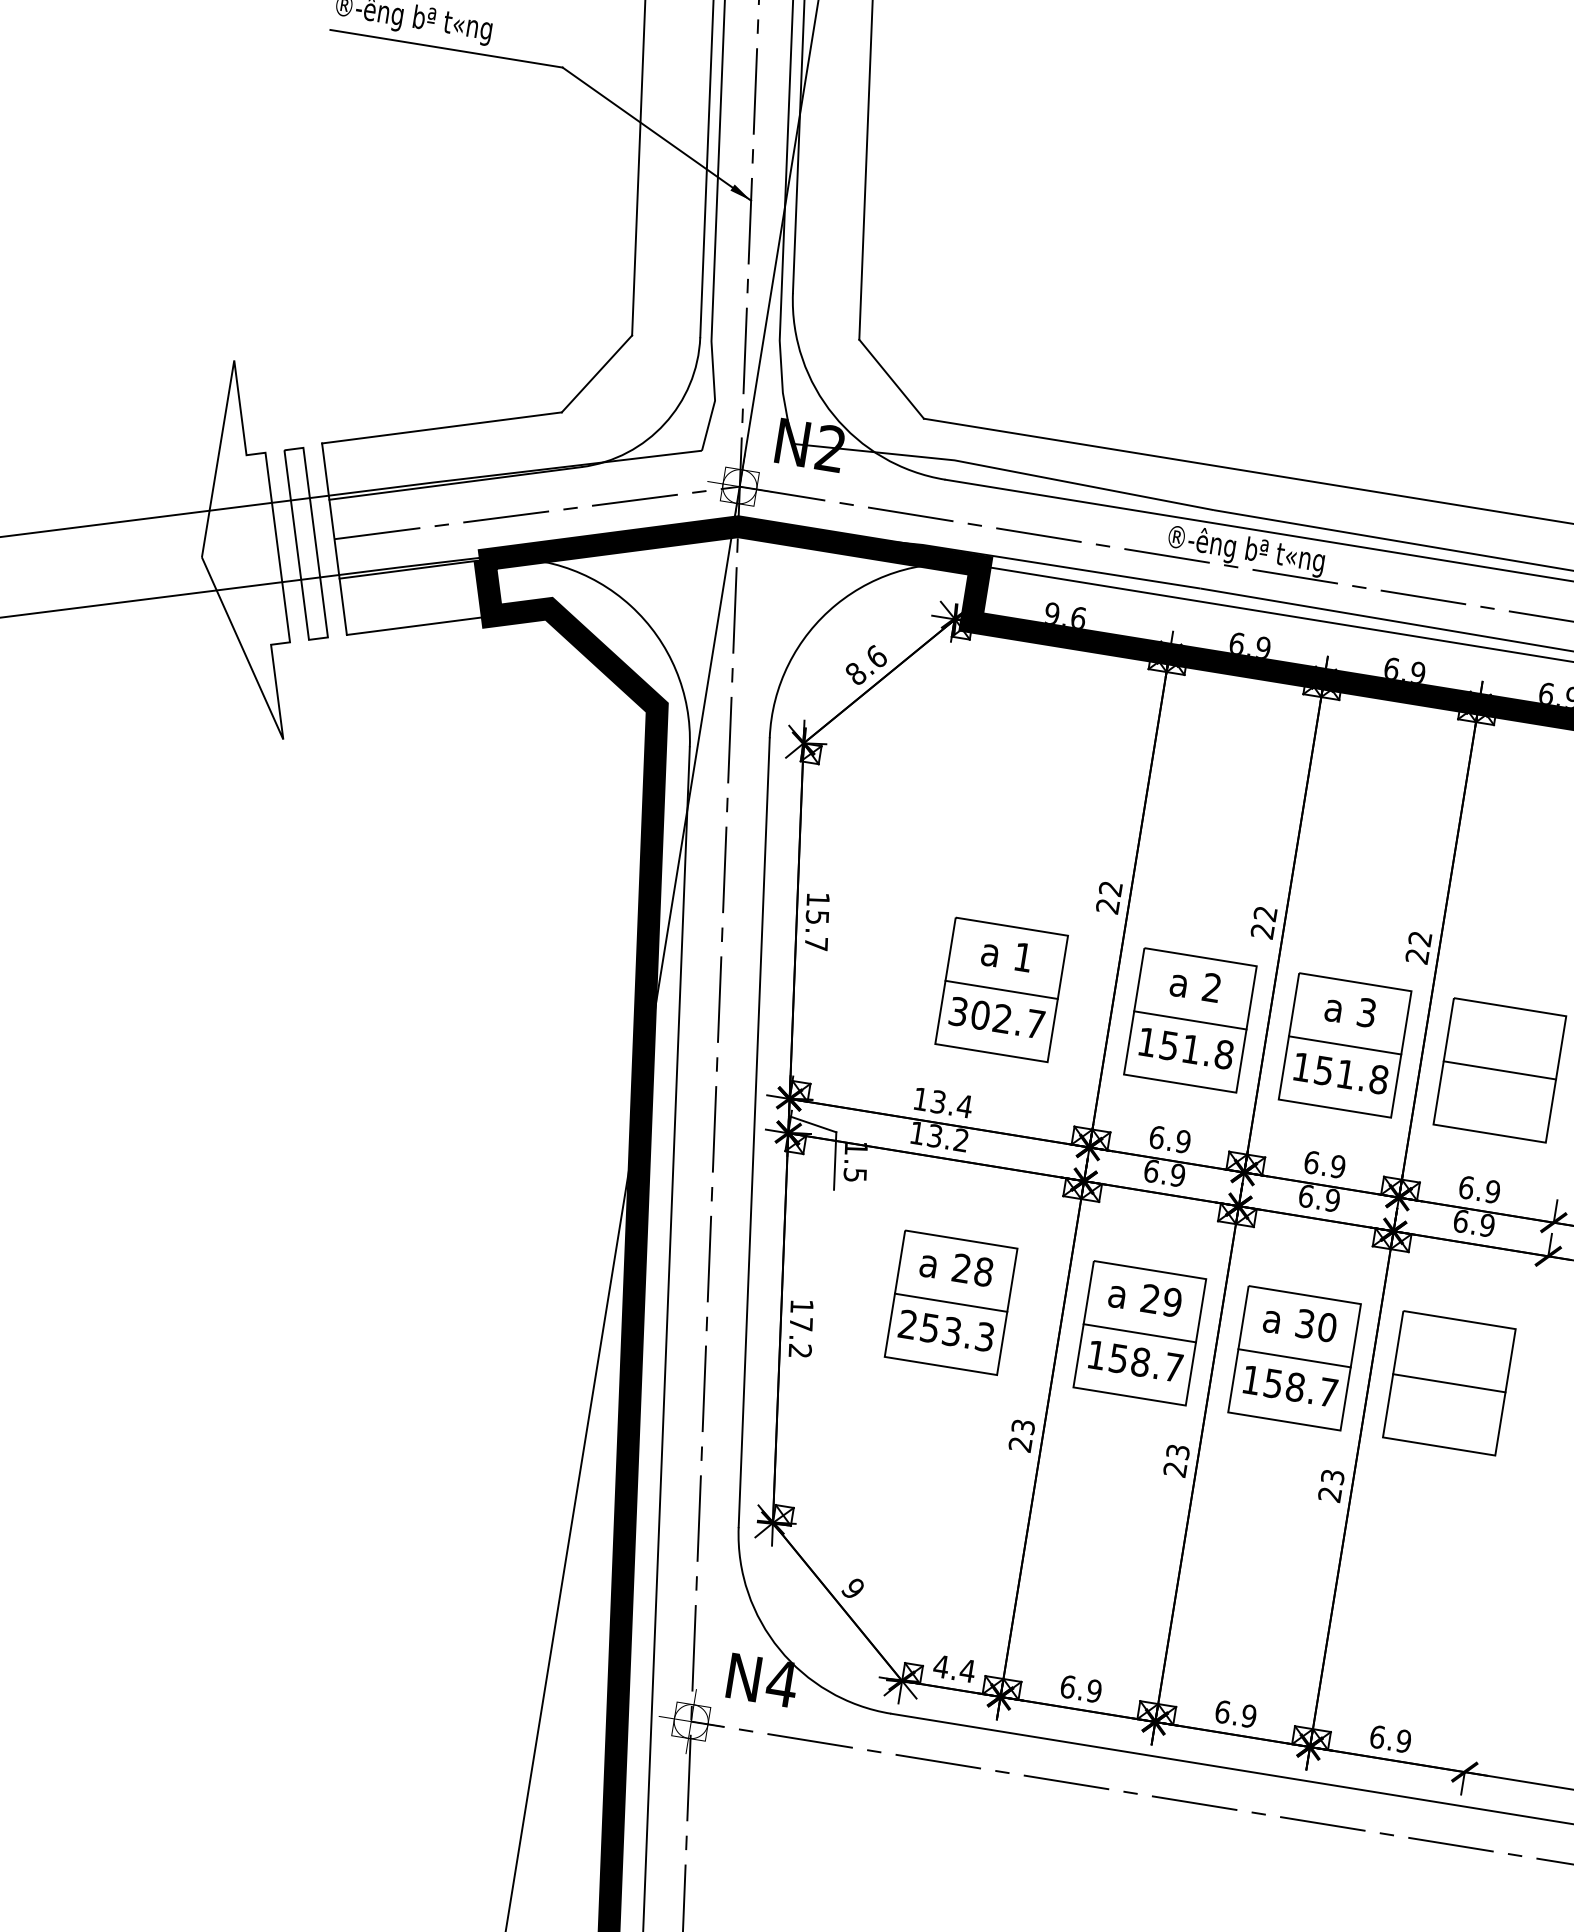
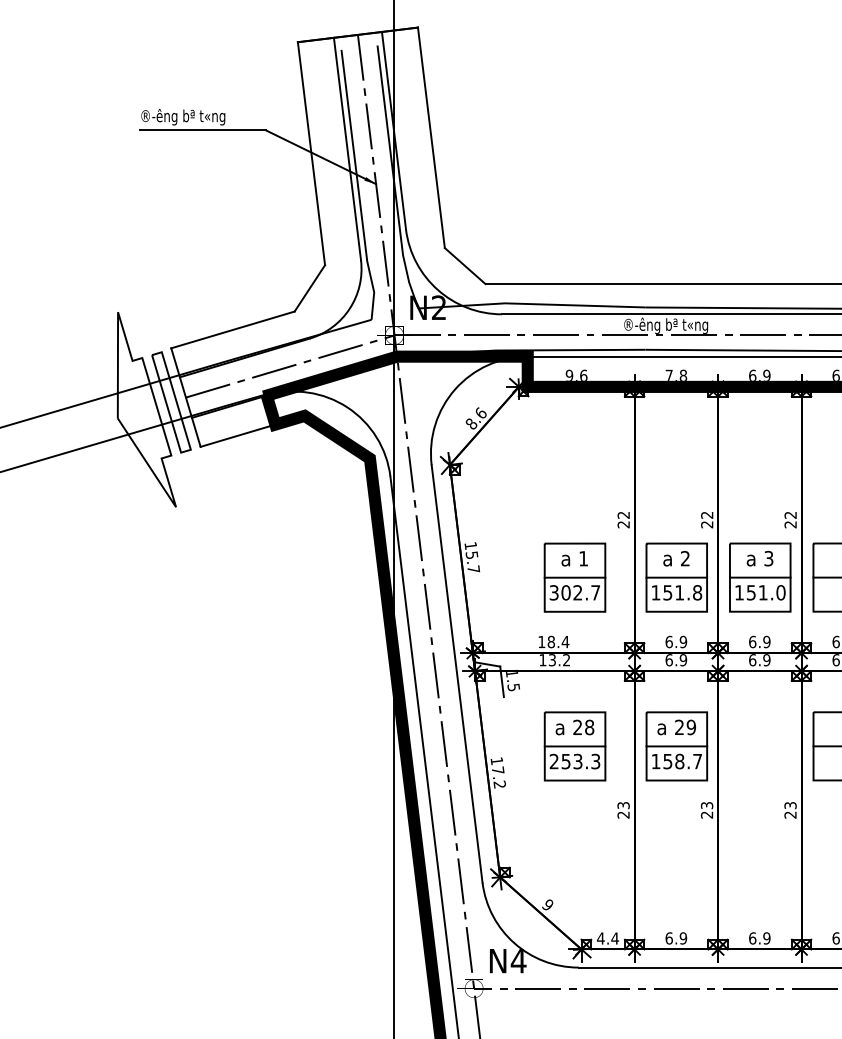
text: (1250, 643) -> (676, 374), 6.9 -> 7.8
text: (1378, 1079) -> (780, 592), 151.8 -> 151.0
text: (936, 1102) -> (550, 642), 13.4 -> 18.4
part: (1294, 1358) -> (760, 746), removed

